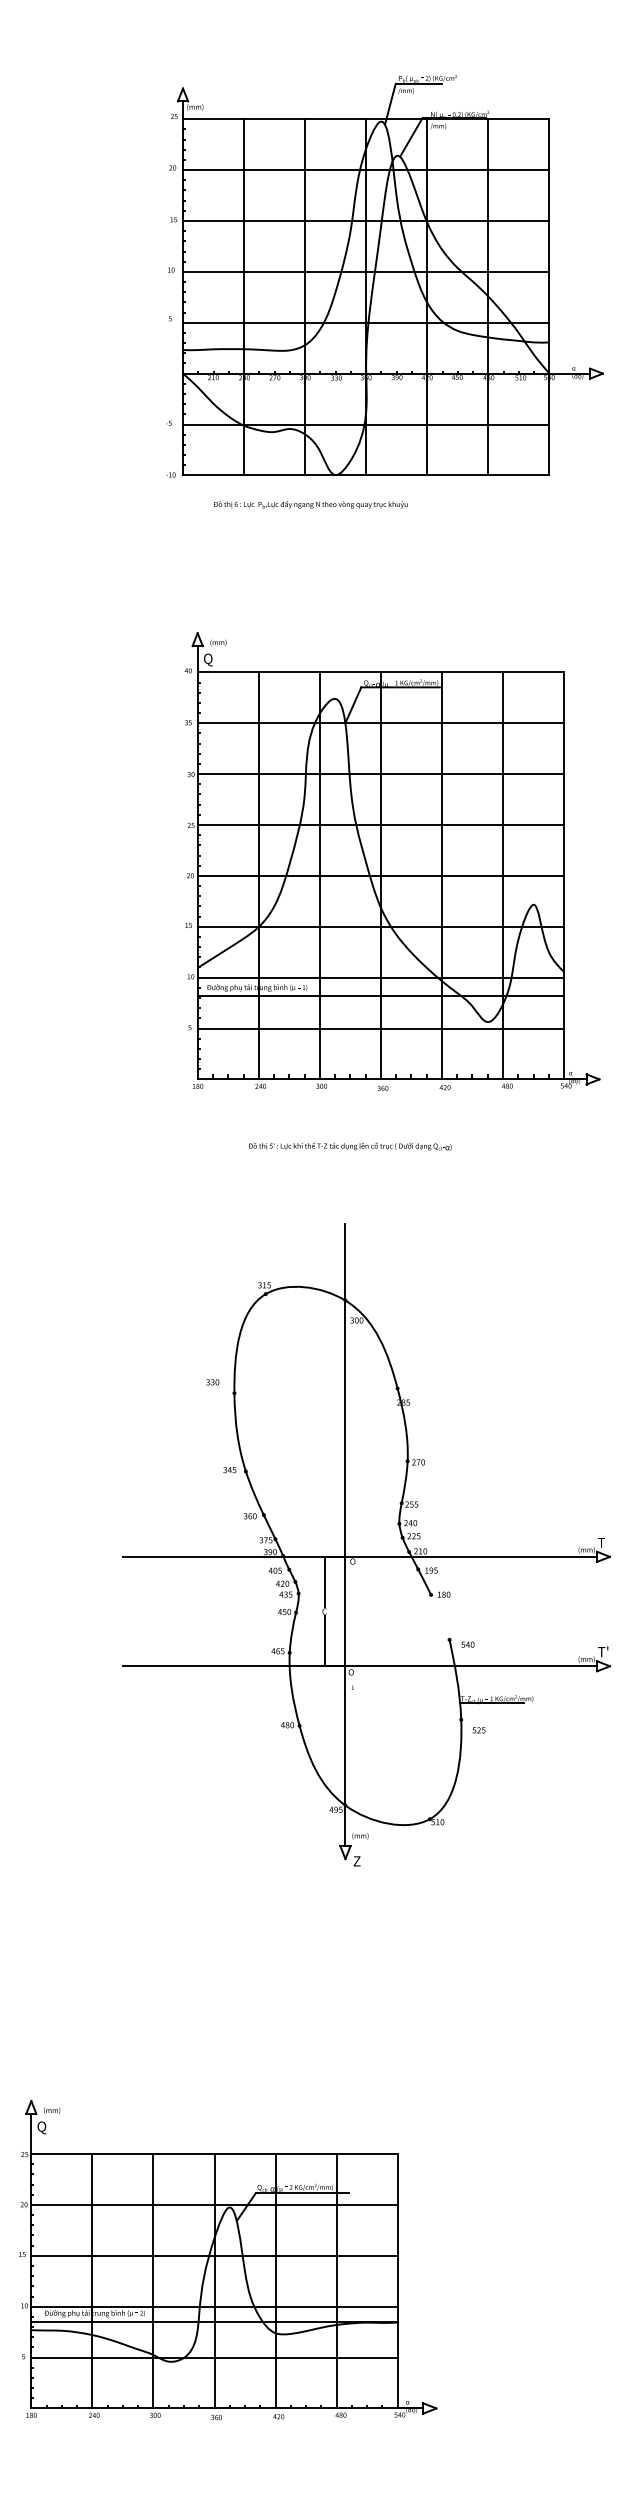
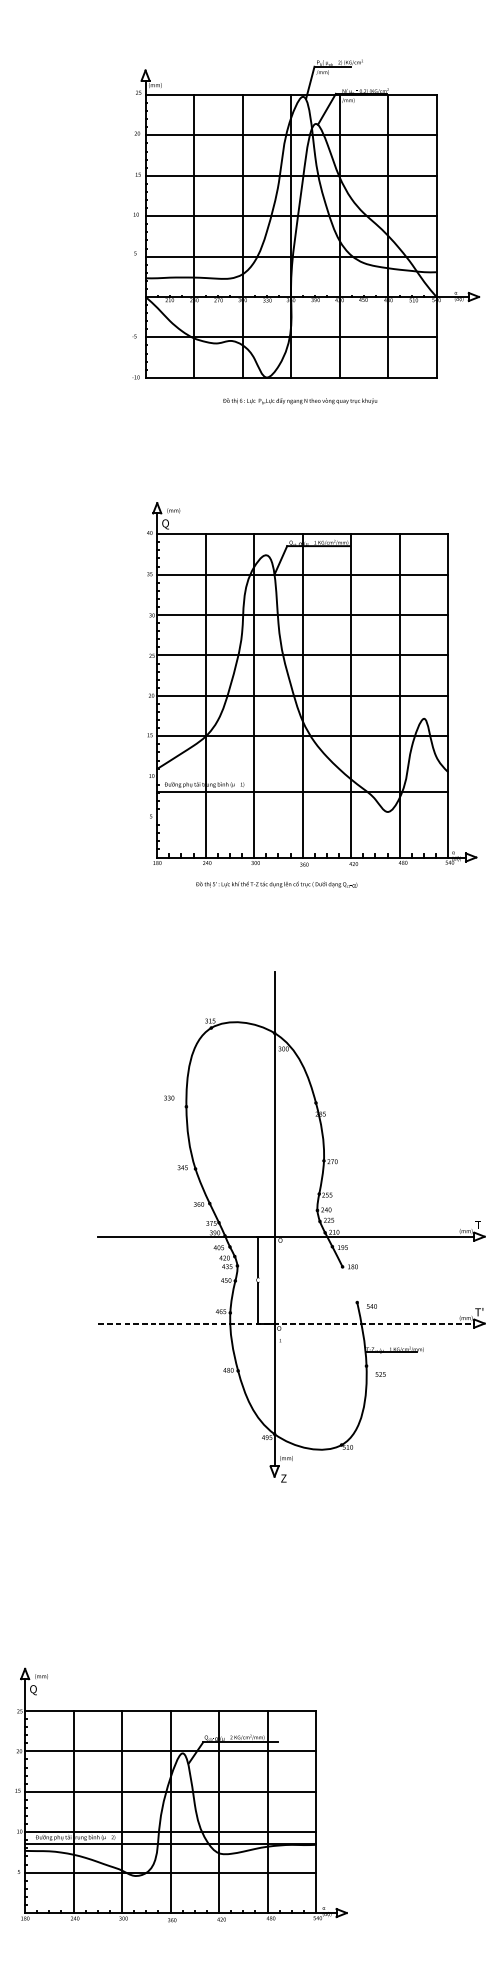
text: (310, 504) -> (300, 400), moved
line: (380, 977) -> (302, 776), removed
line: (380, 1028) -> (302, 817), removed
text: (350, 1146) -> (277, 884), moved
line: (360, 1666) -> (286, 1323), solid -> dashed

